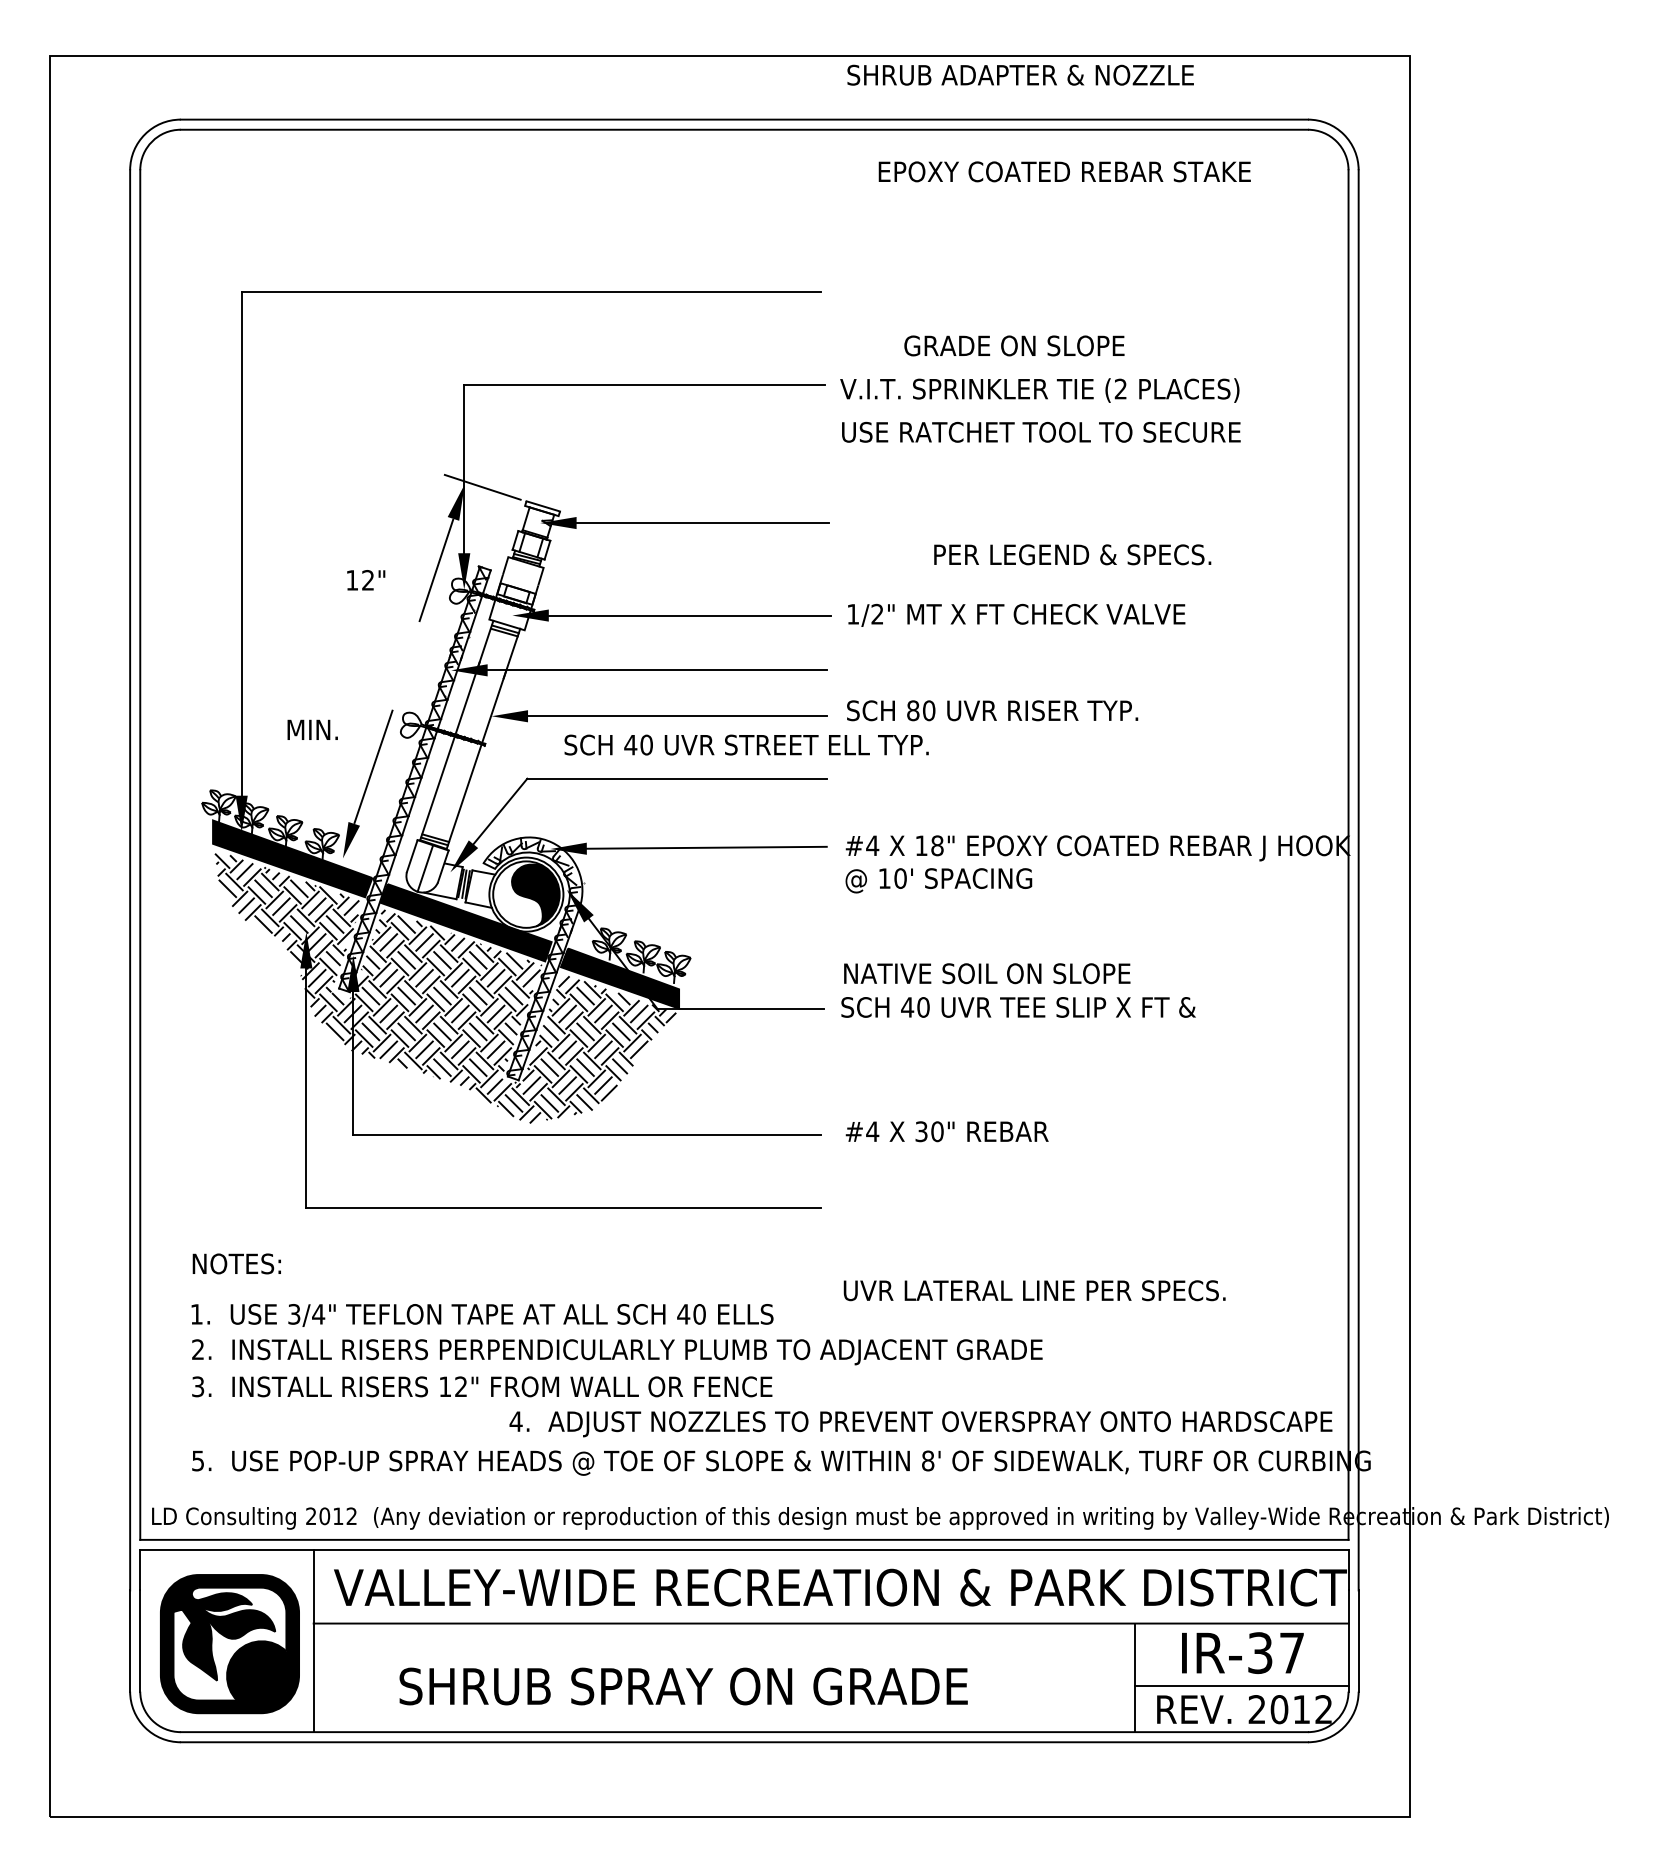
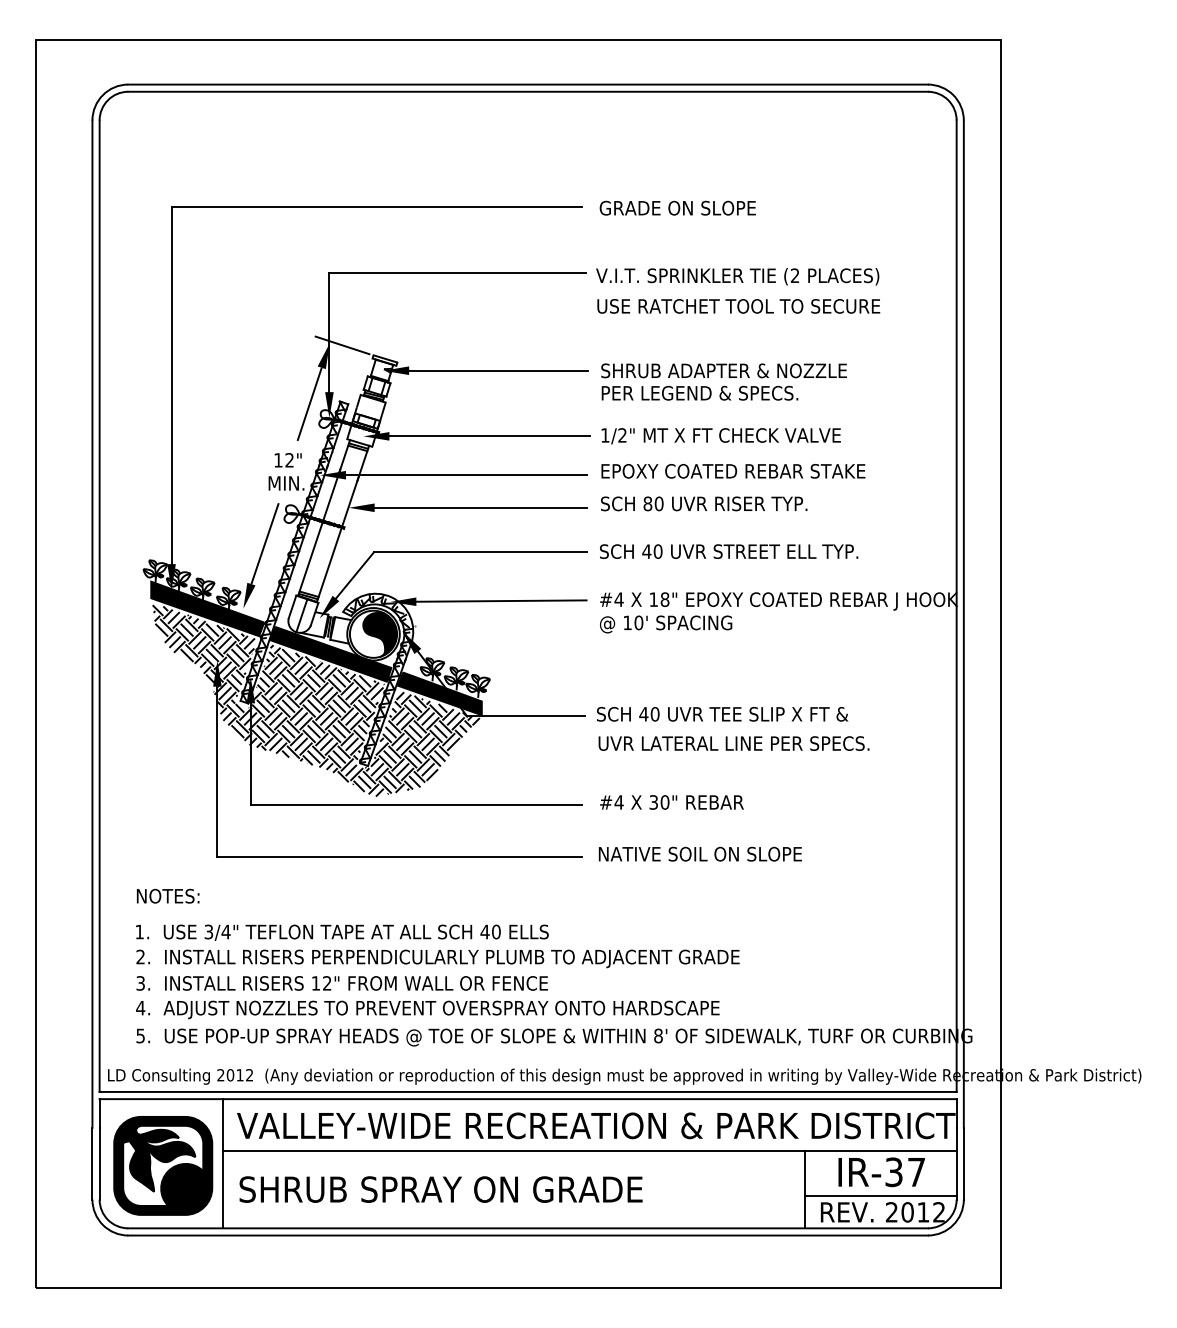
text: (1020, 74) -> (723, 370), moved
text: (1064, 171) -> (733, 471), moved
text: (1014, 345) -> (677, 207), moved
text: (1072, 554) -> (699, 393), moved
text: (366, 580) -> (288, 460), moved
text: (312, 729) -> (286, 483), moved
text: (746, 744) -> (728, 551), moved
text: (987, 973) -> (700, 854), moved
text: (1034, 1290) -> (733, 743), moved
text: (920, 1424) -> (427, 1010), moved
text: (683, 1686) -> (440, 1189), moved

